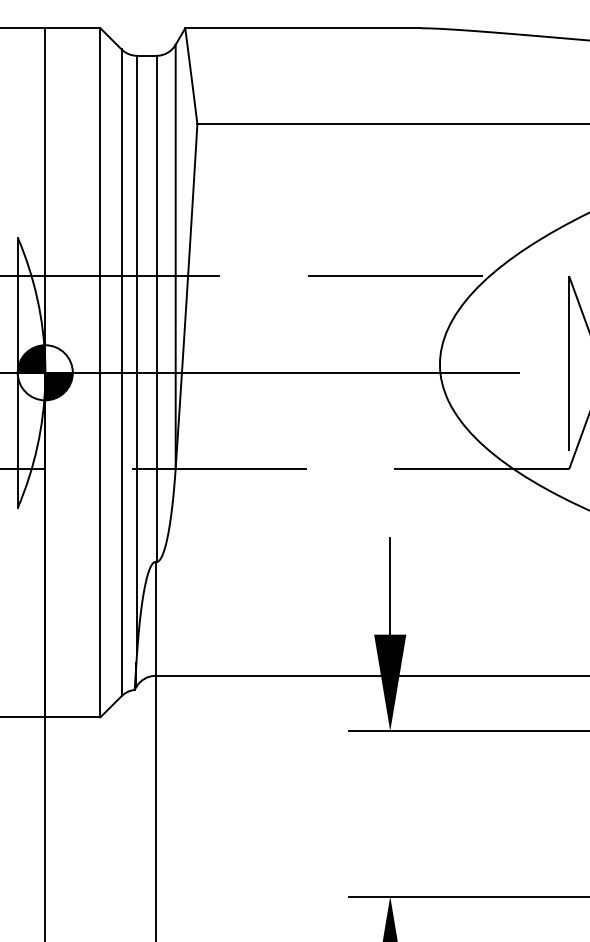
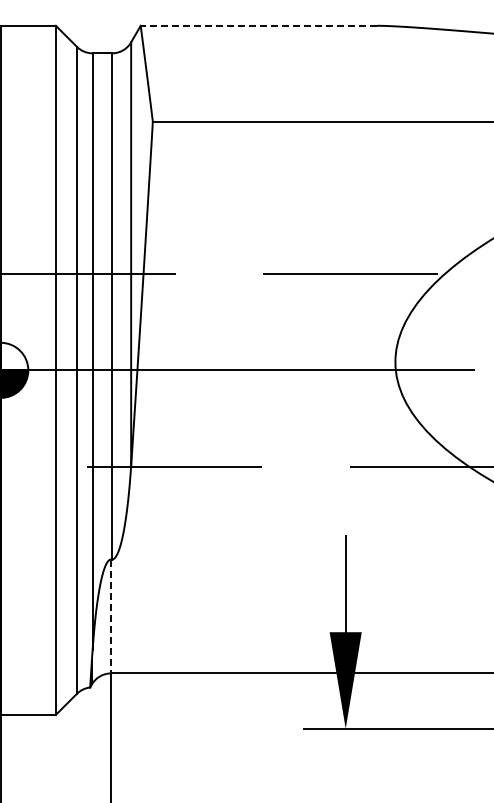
line: (302, 28) -> (257, 26), solid -> dashed
line: (155, 618) -> (110, 616), solid -> dashed

